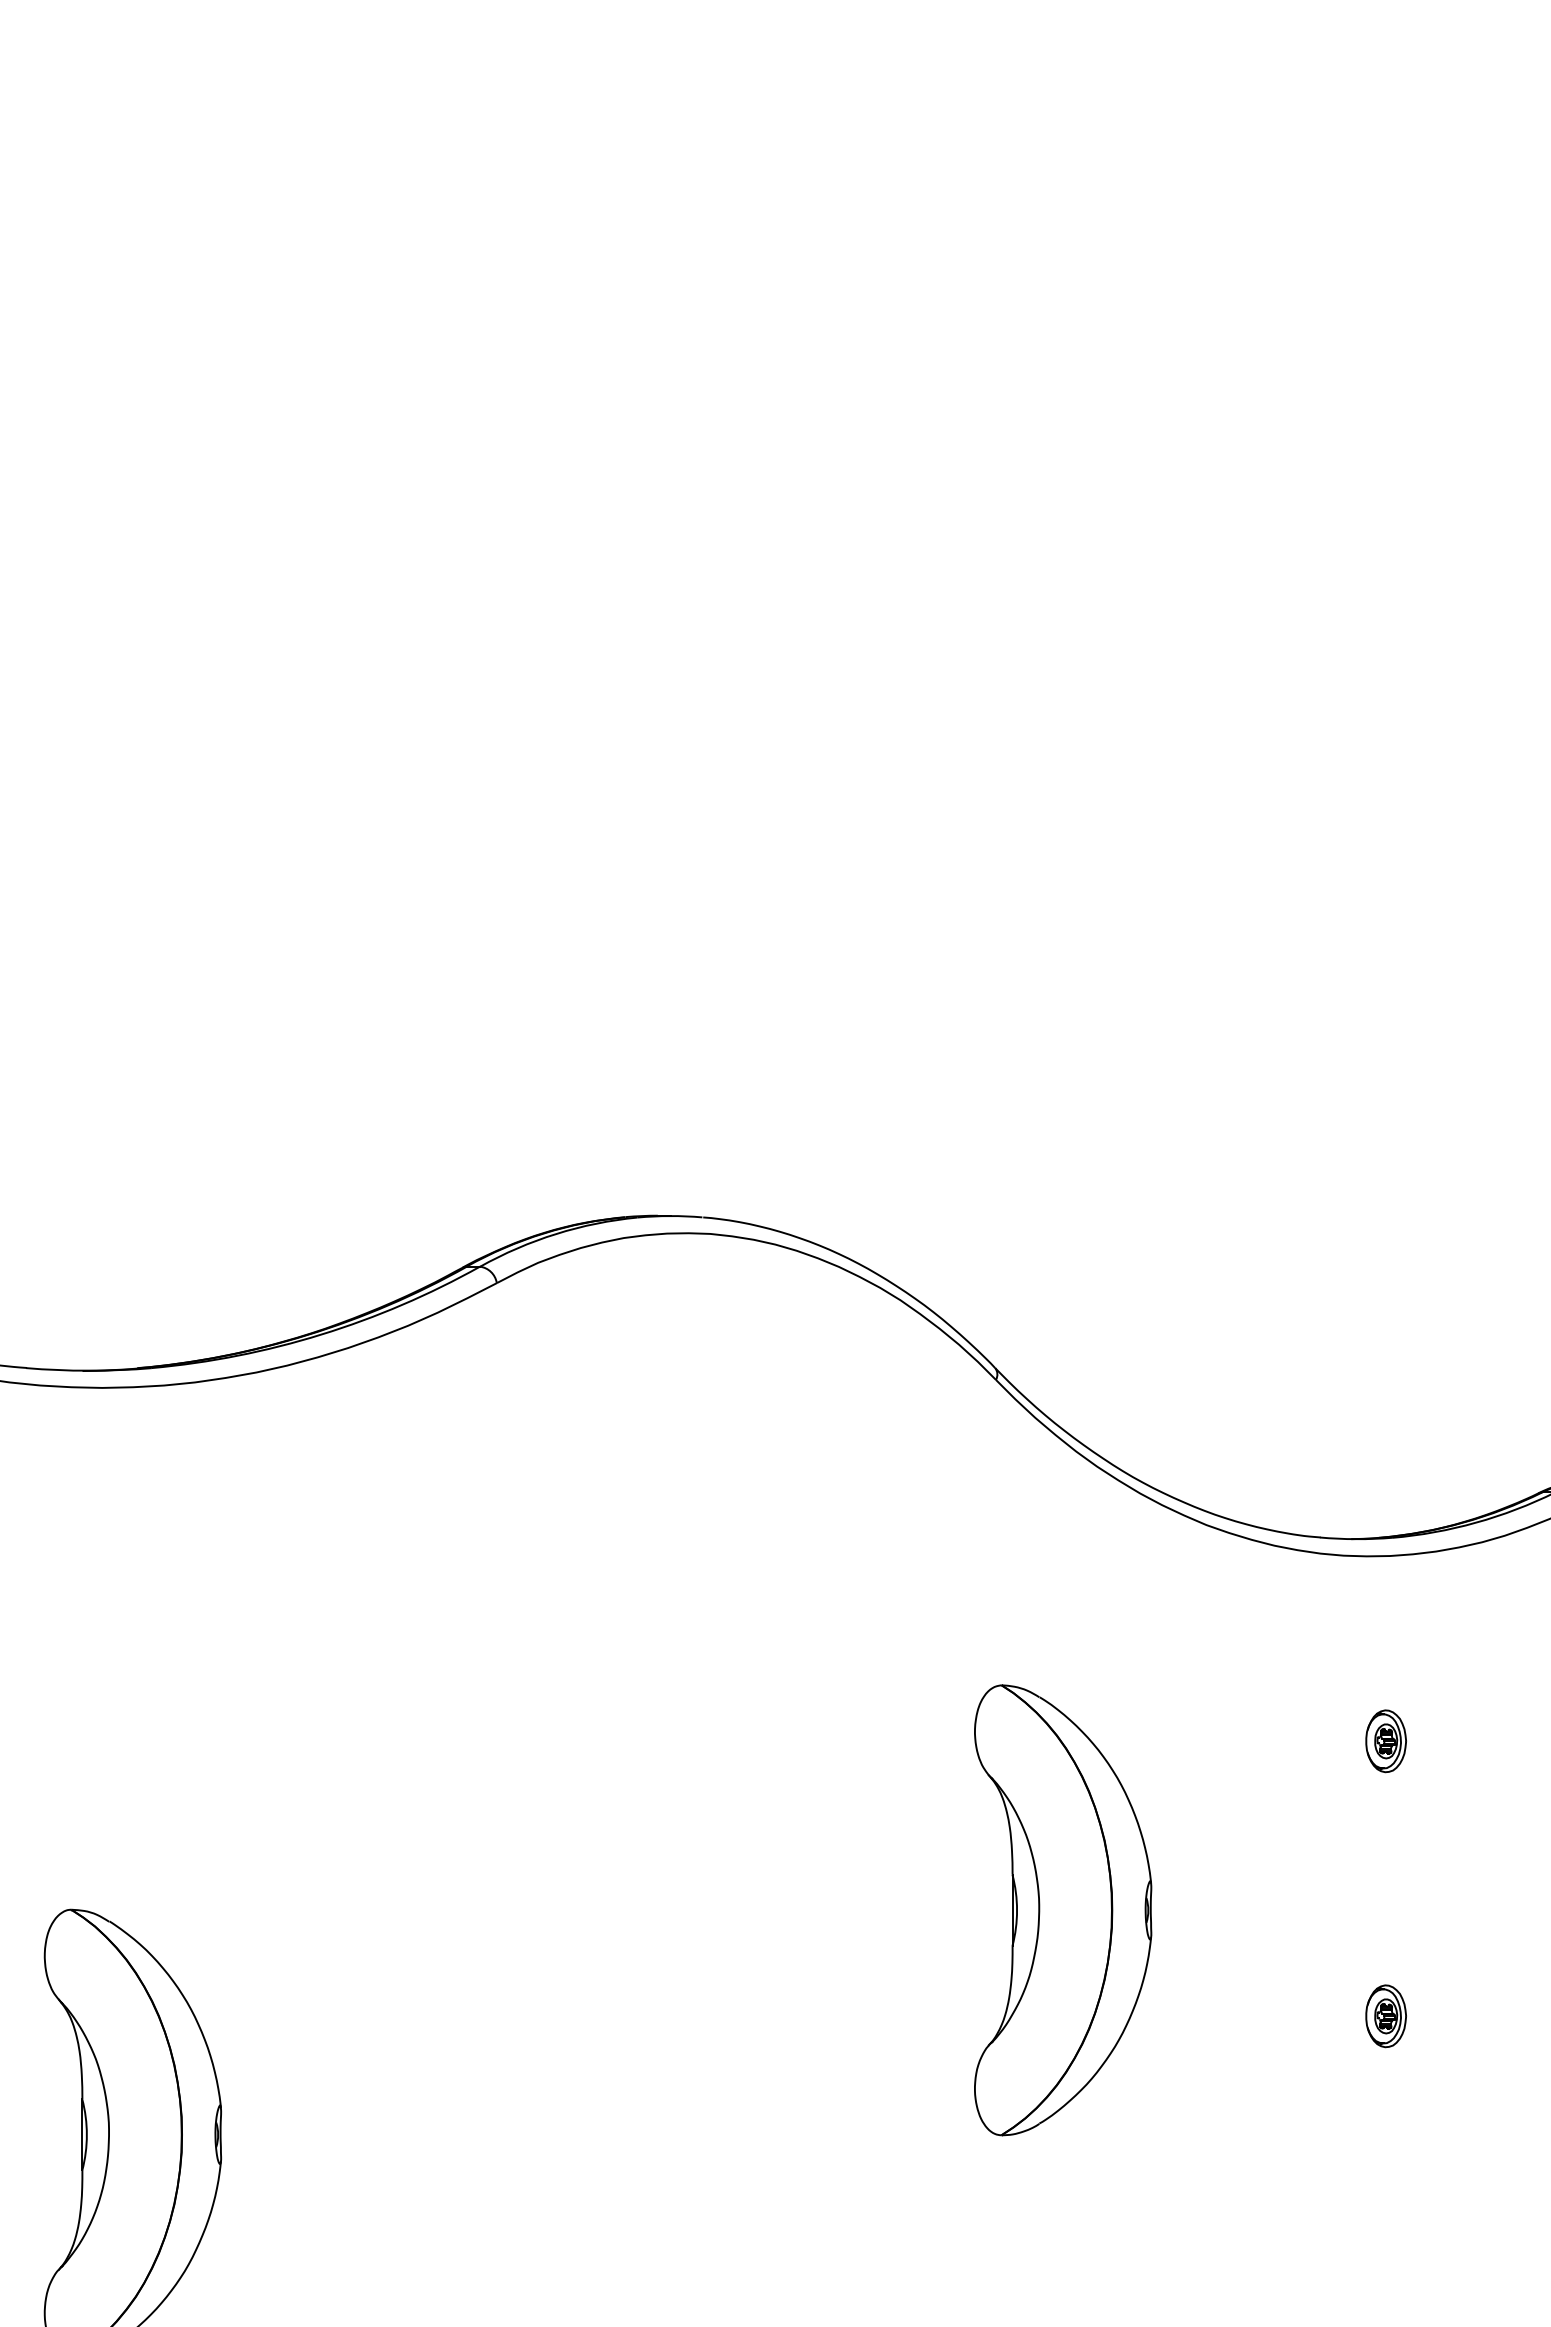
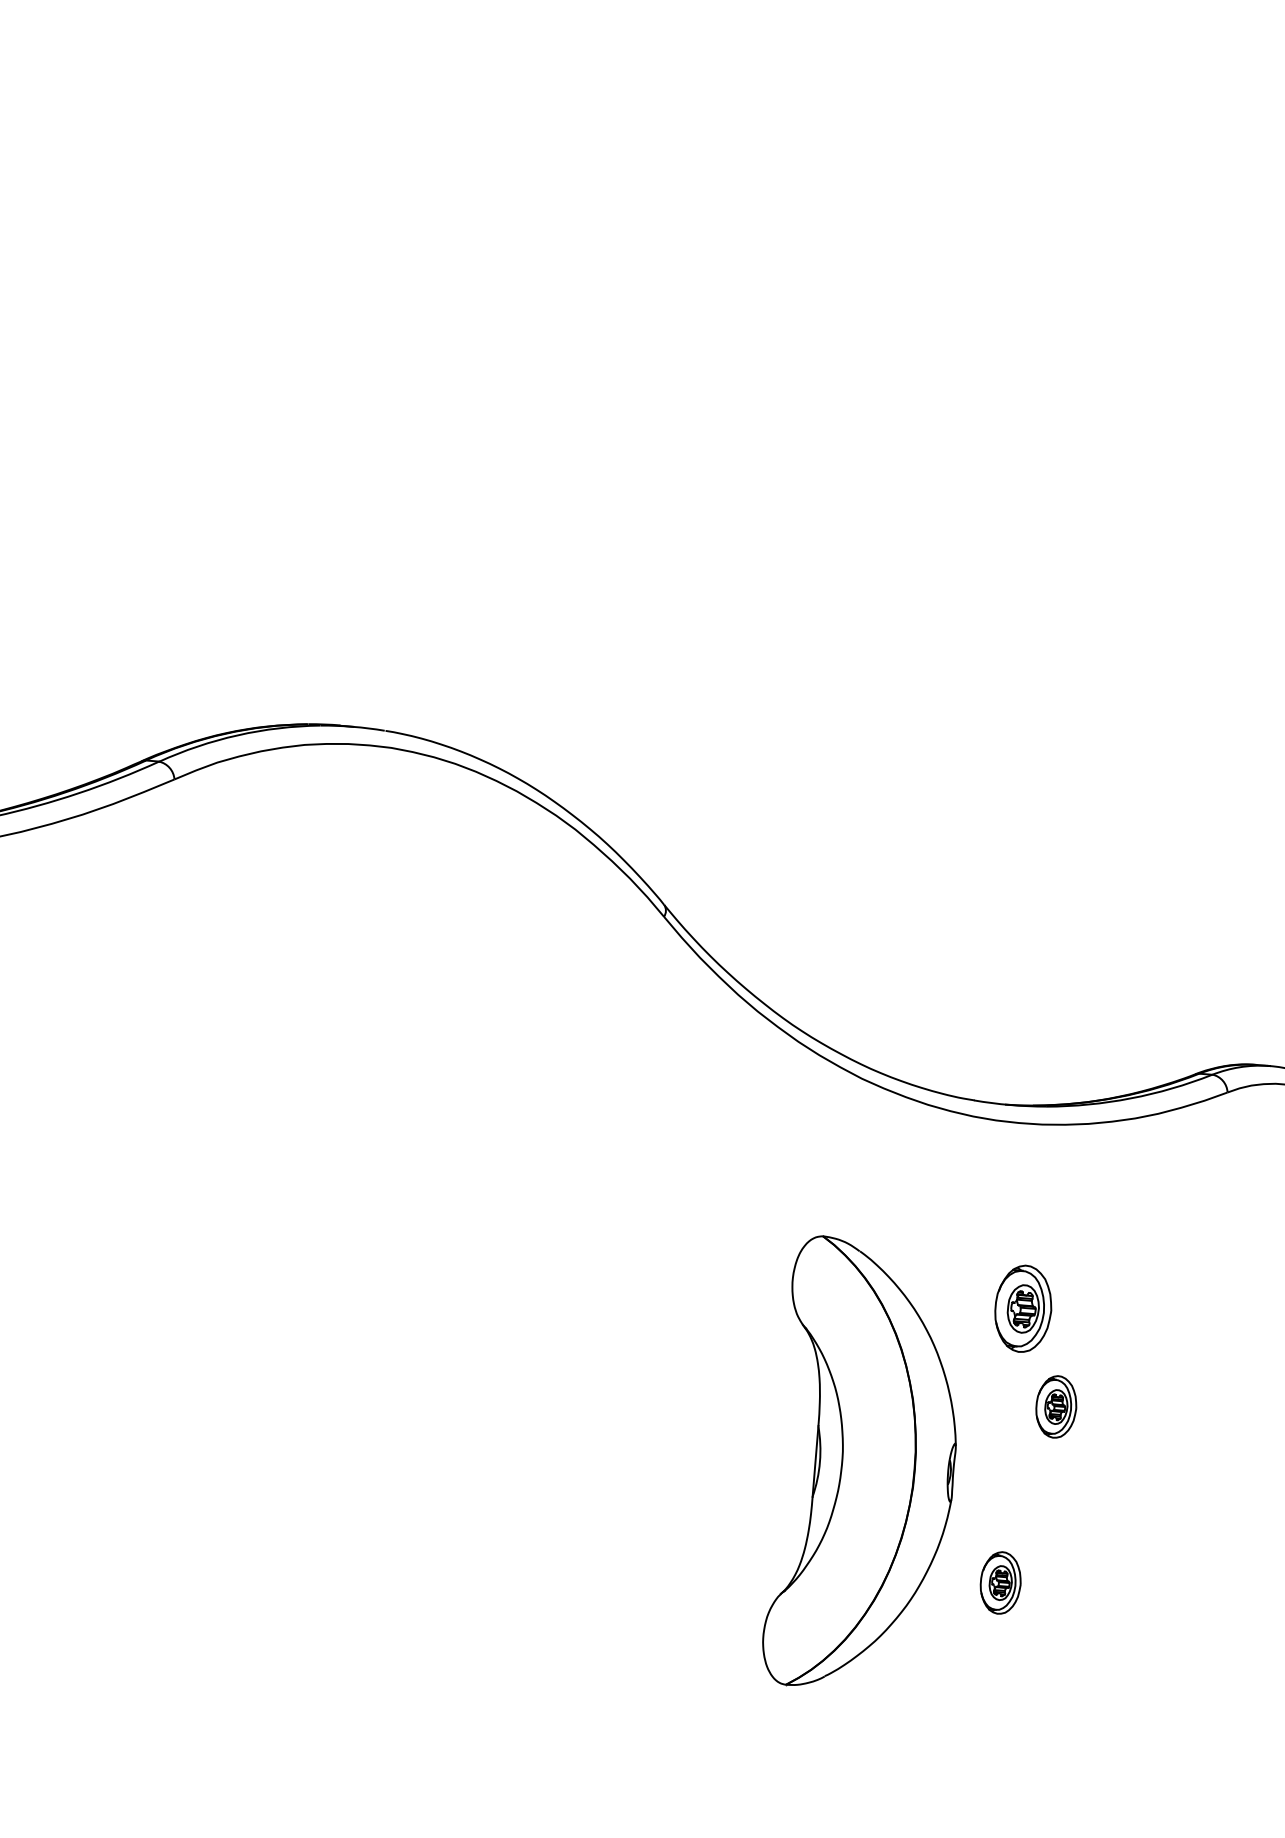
part: (1385, 1741) -> (1022, 1309), size x1.4
part: (1426, 1836) -> (1055, 1407), added
part: (1063, 1910) -> (866, 1465), moved

